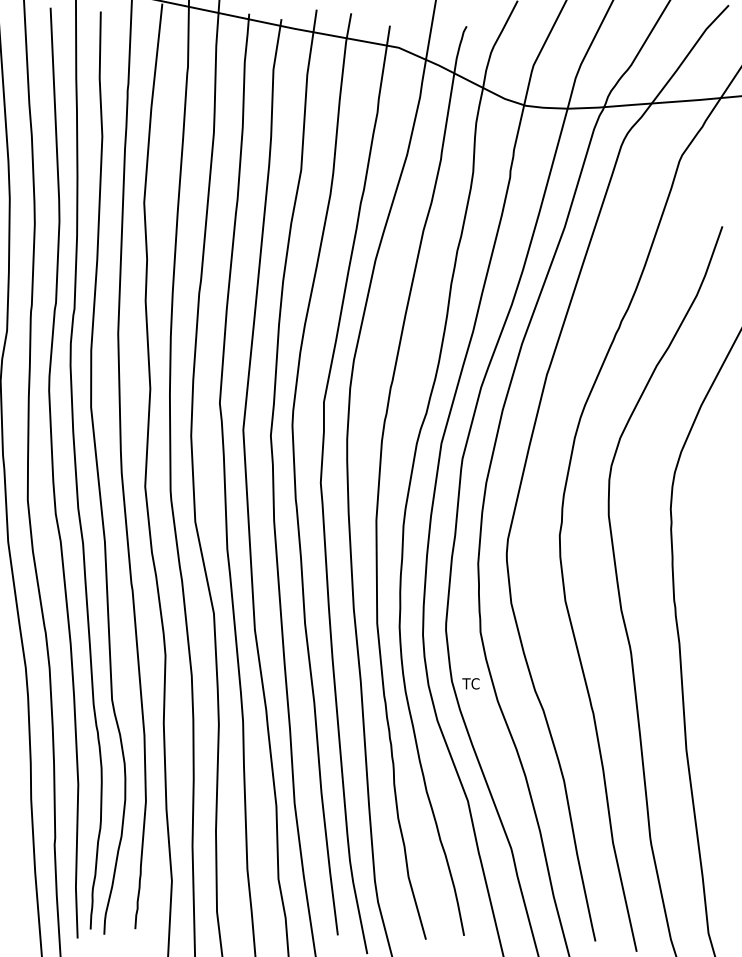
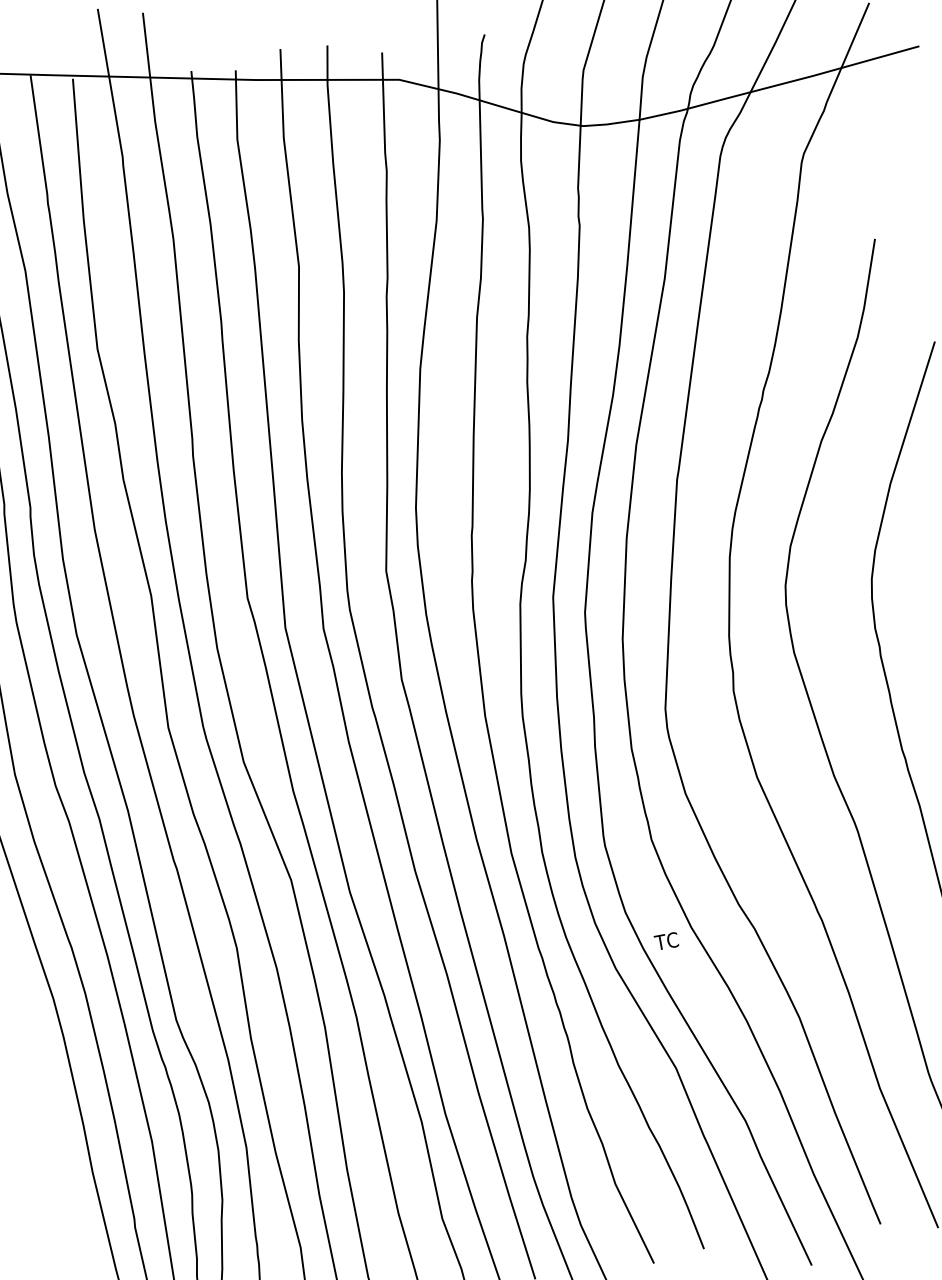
text: (470, 683) -> (665, 941), moved

